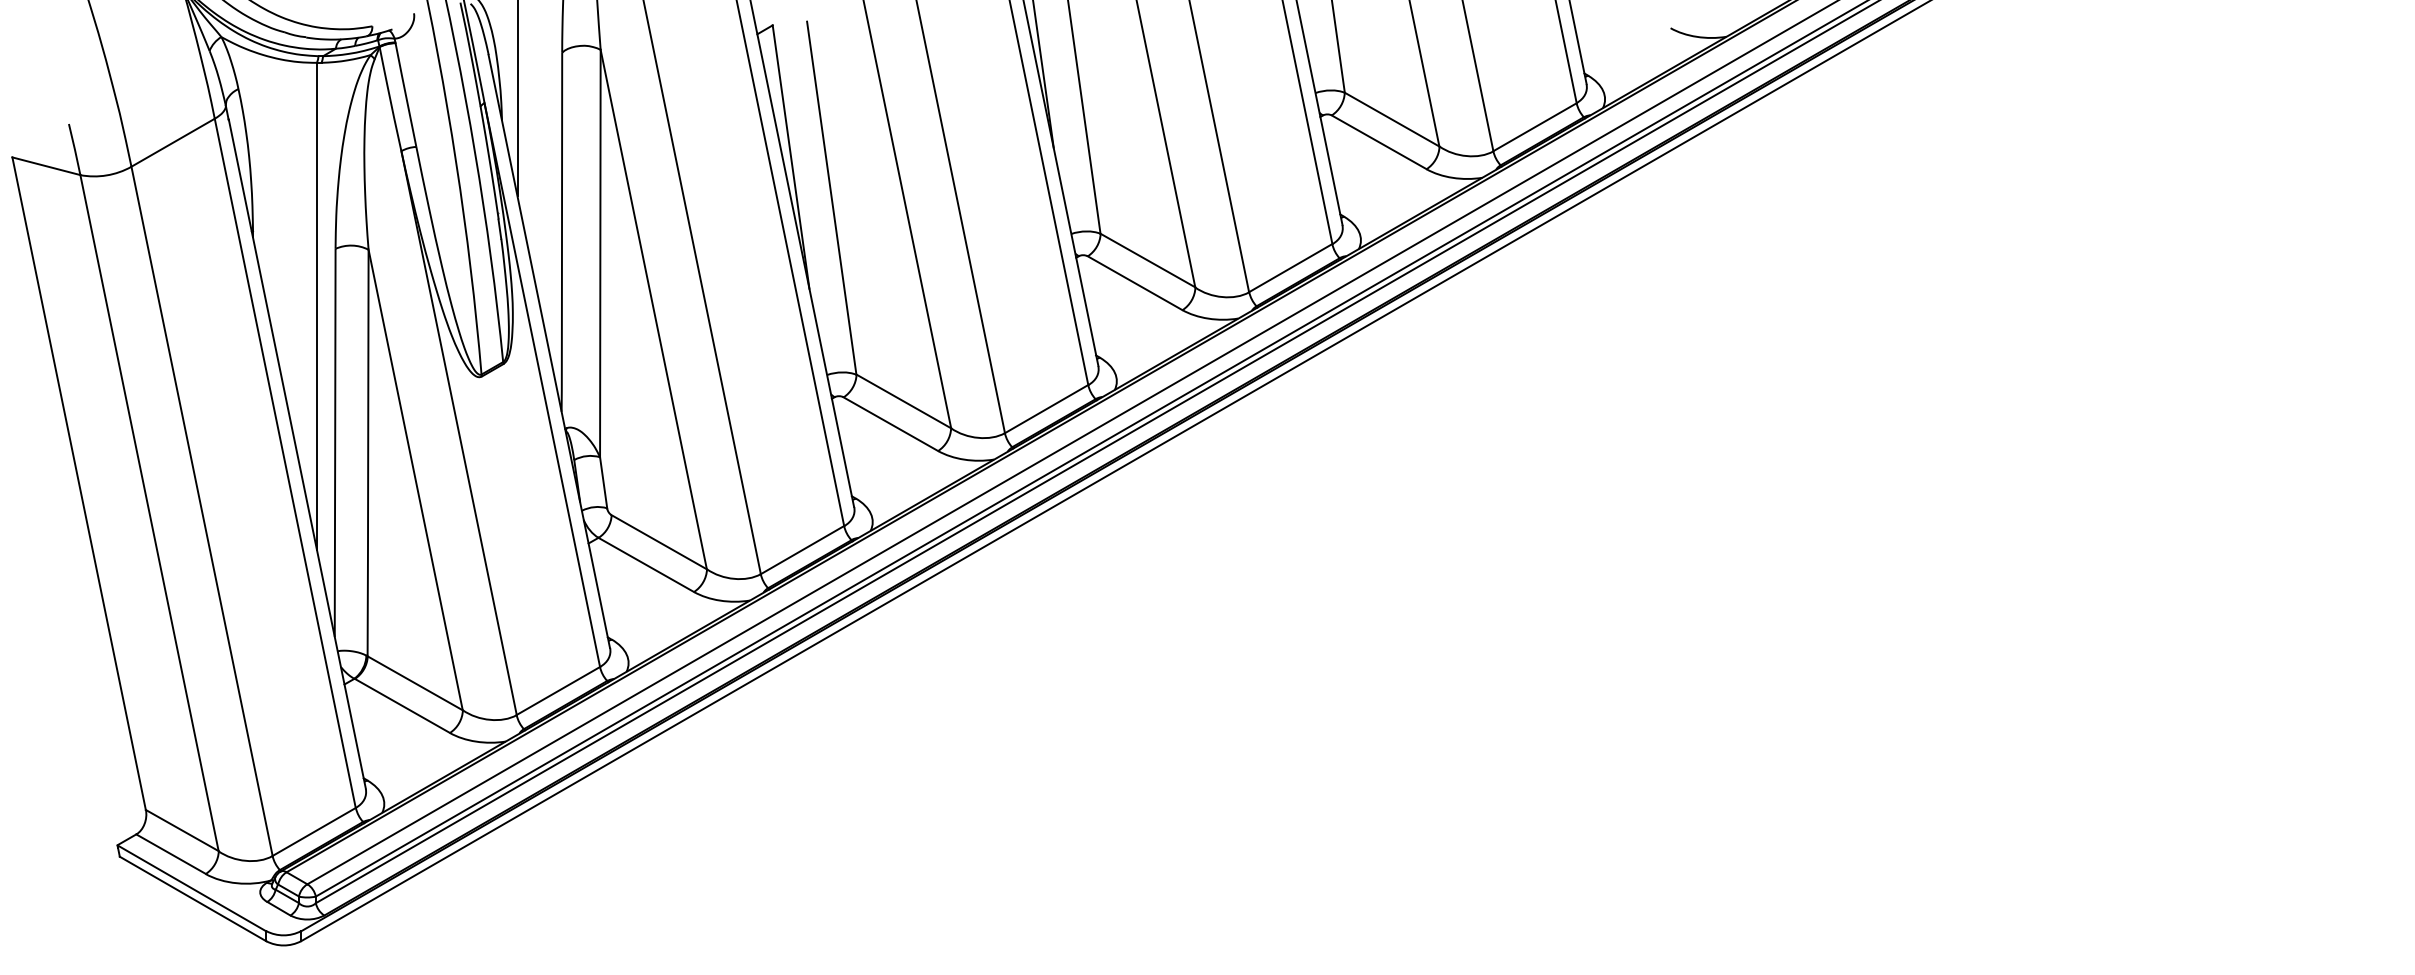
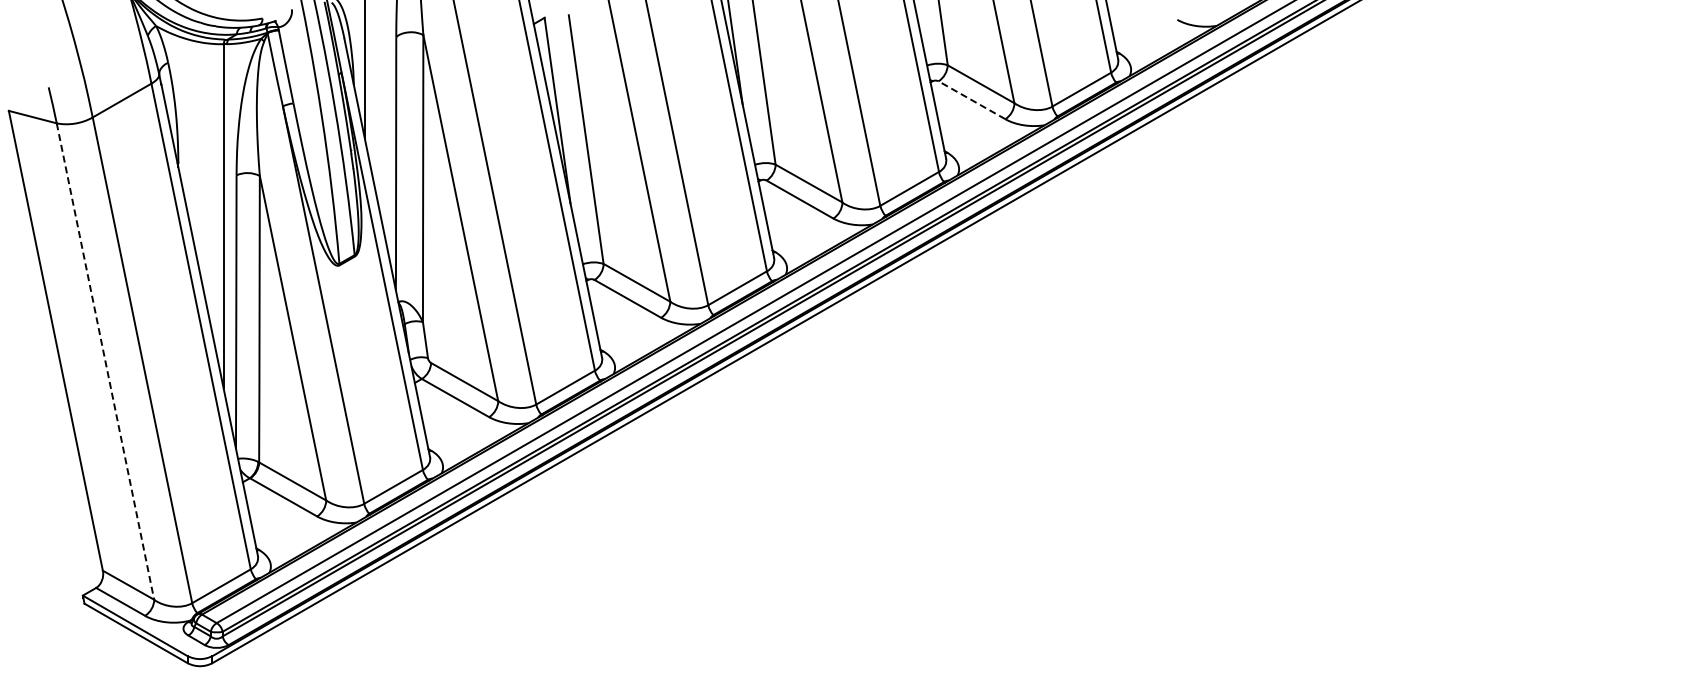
line: (1378, 141) -> (971, 99), solid -> dashed
line: (149, 514) -> (105, 362), solid -> dashed

